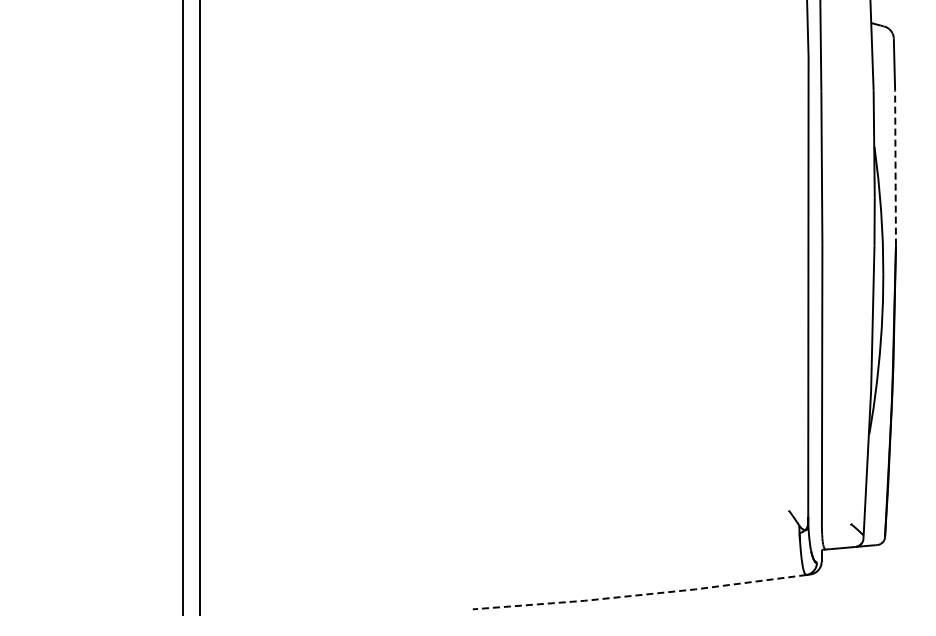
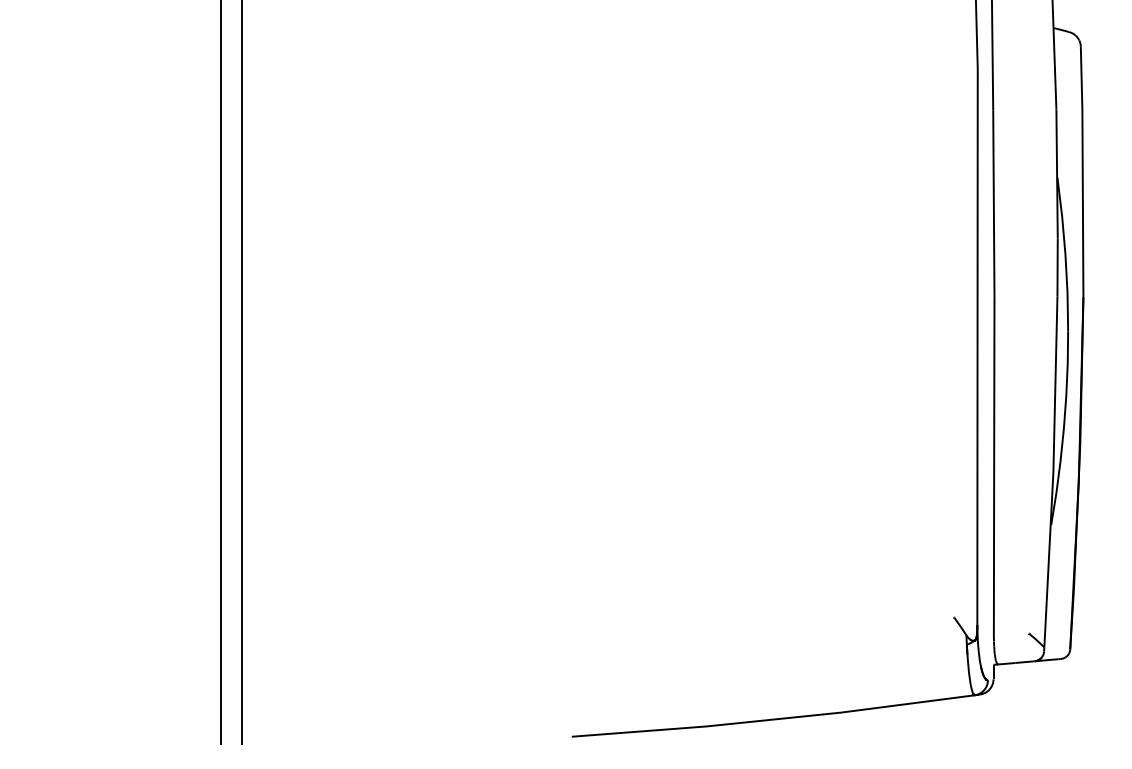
line: (895, 167) -> (1082, 202), dashed -> solid
line: (639, 595) -> (773, 719), dashed -> solid

